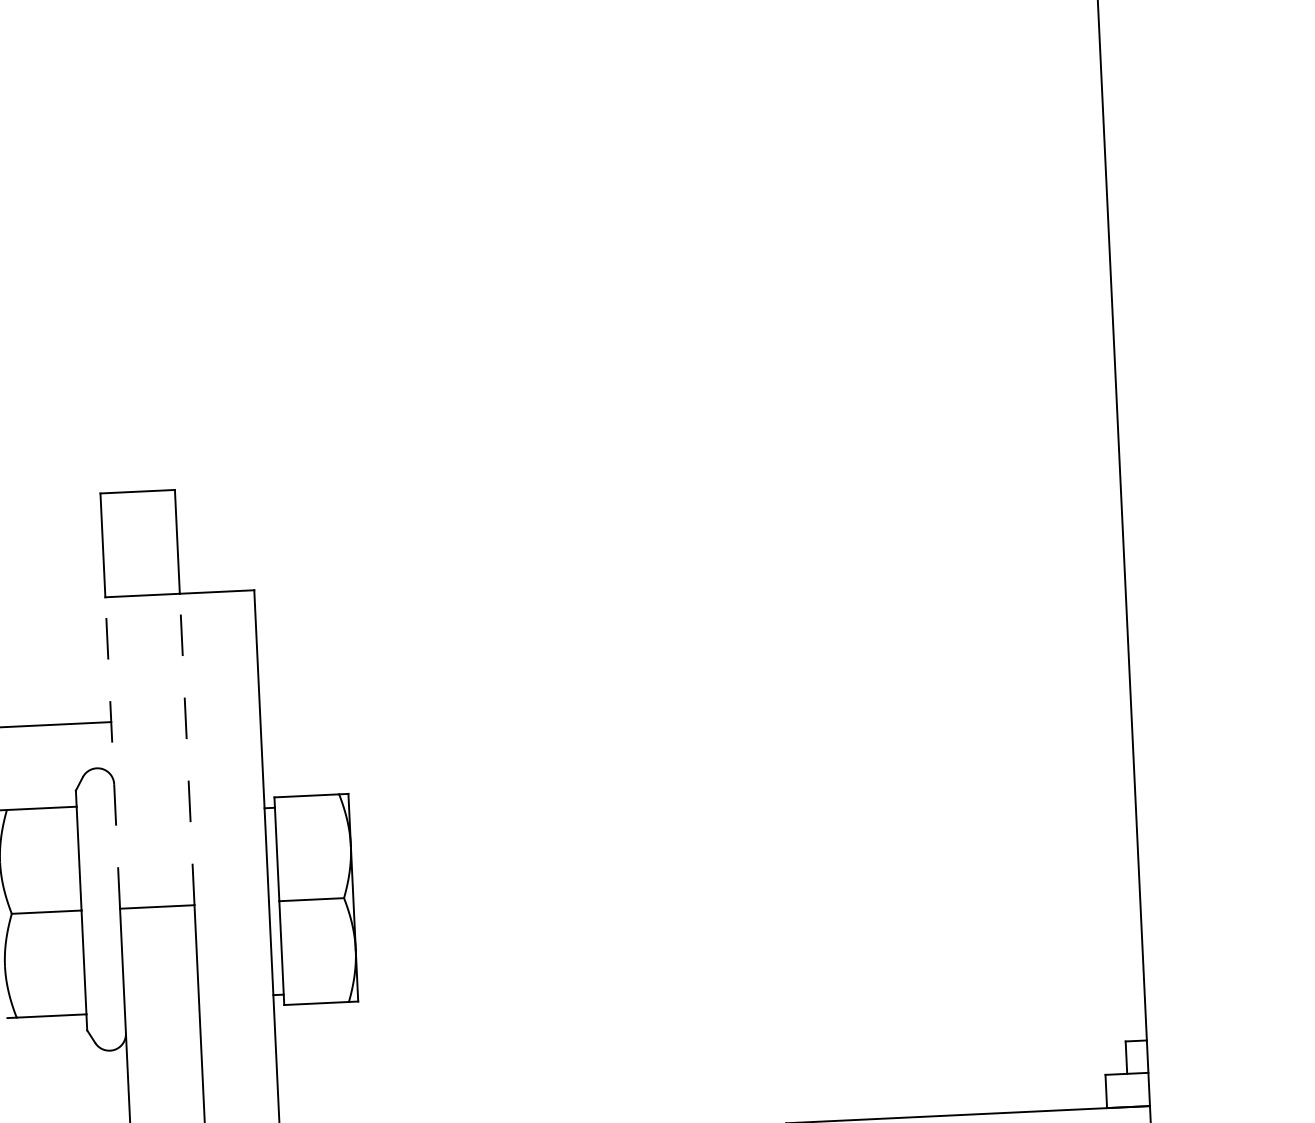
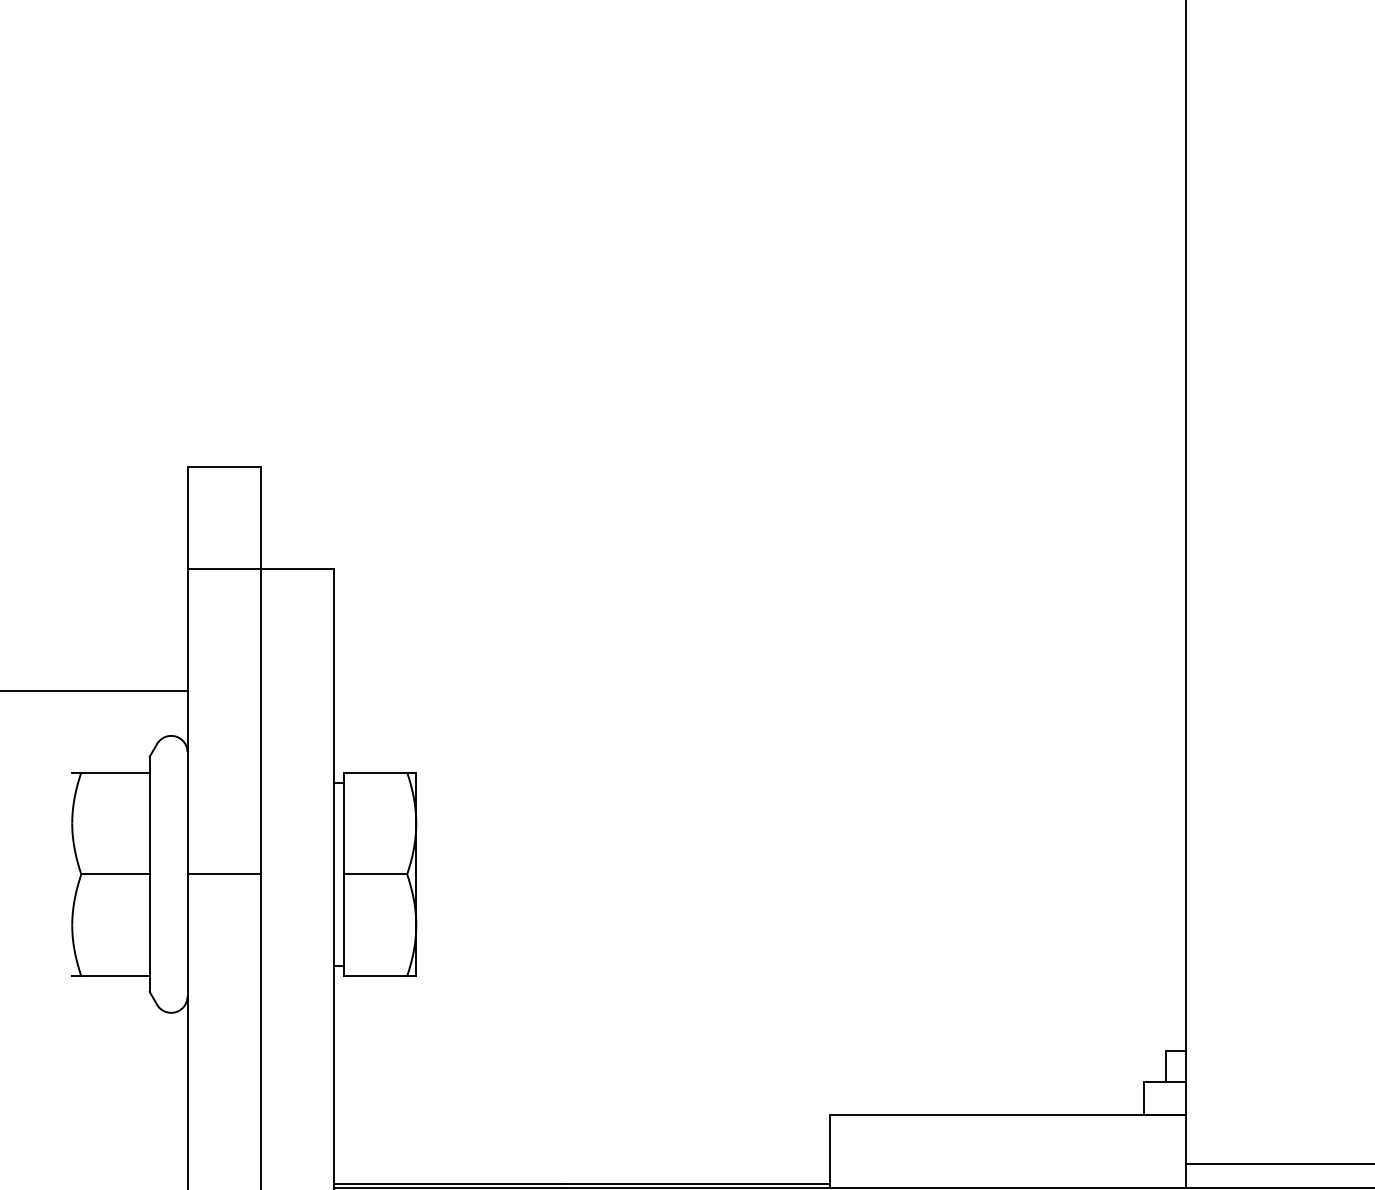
line: (187, 749) -> (260, 721), dashed -> solid
line: (112, 752) -> (187, 721), dashed -> solid

